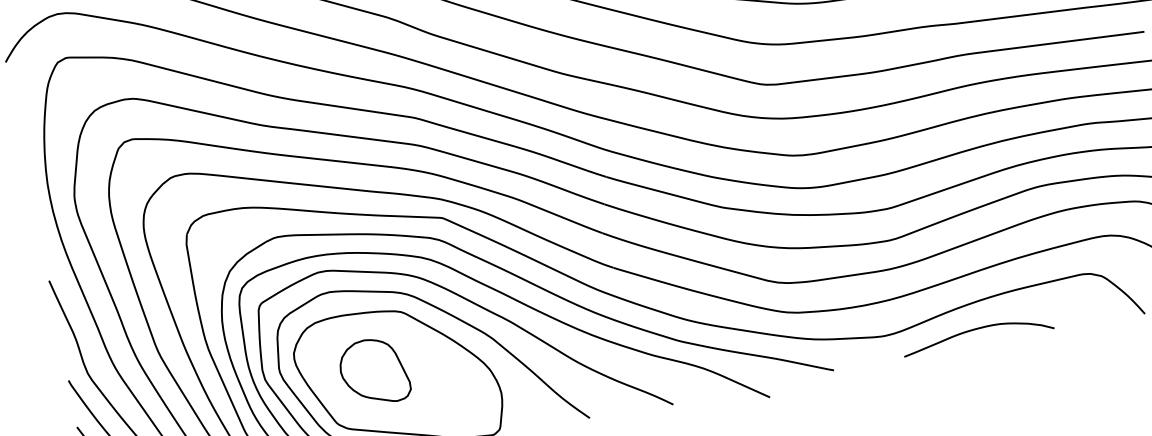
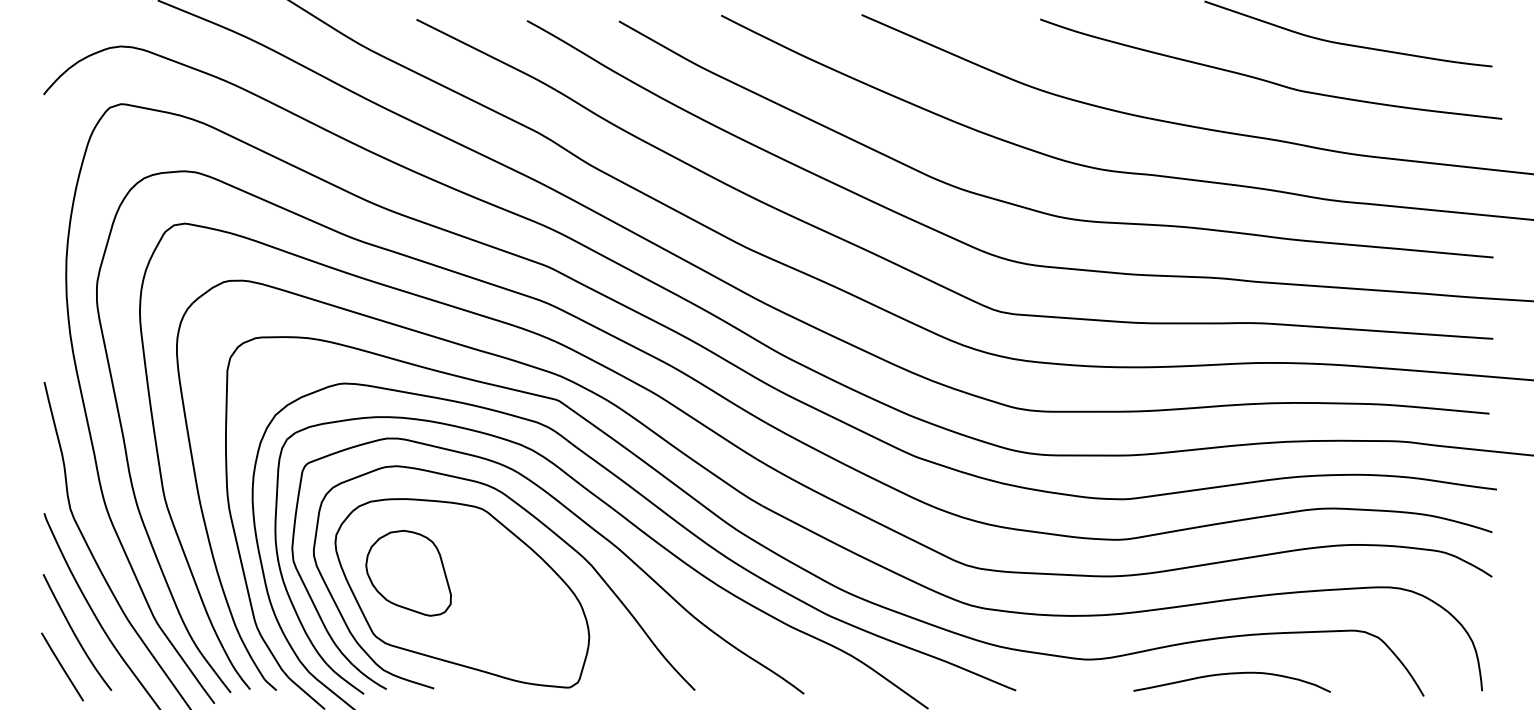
curve: (976, 329) -> (1231, 674), moved
part: (374, 372) -> (408, 573), moved

